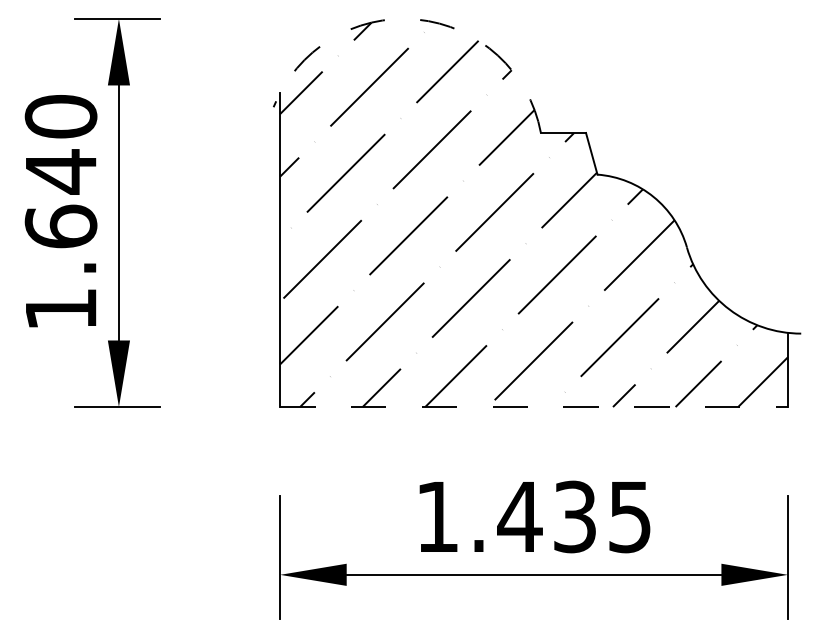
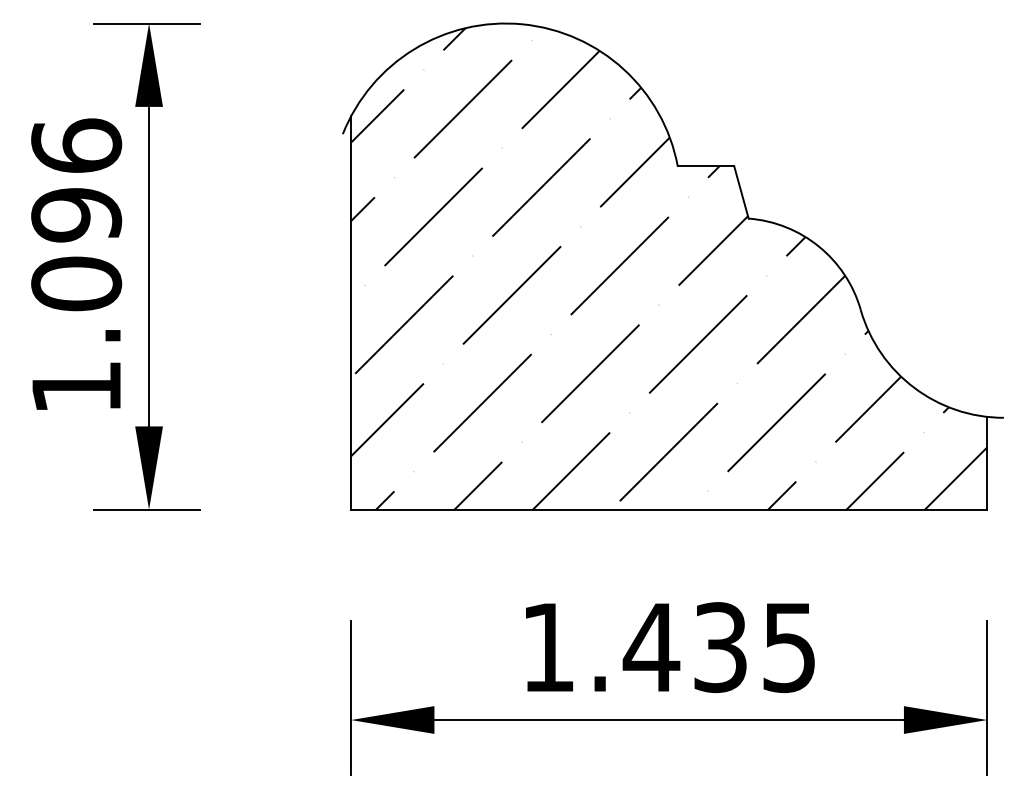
arc: (416, 19) -> (521, 24), dashed -> solid
text: (60, 171) -> (75, 214), 1.640 -> 1.096
line: (534, 407) -> (669, 510), dashed -> solid

